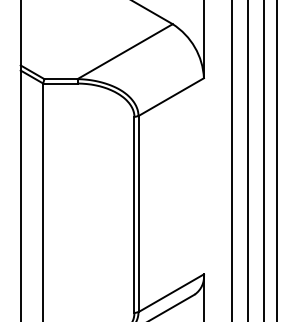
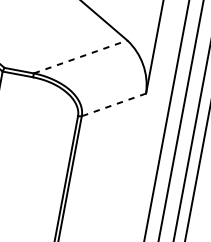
line: (125, 51) -> (80, 56), solid -> dashed
line: (171, 97) -> (114, 105), solid -> dashed

